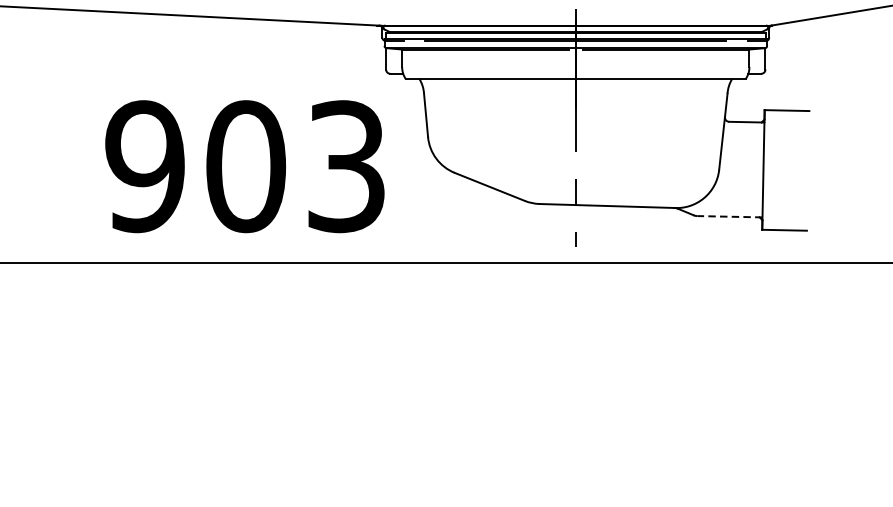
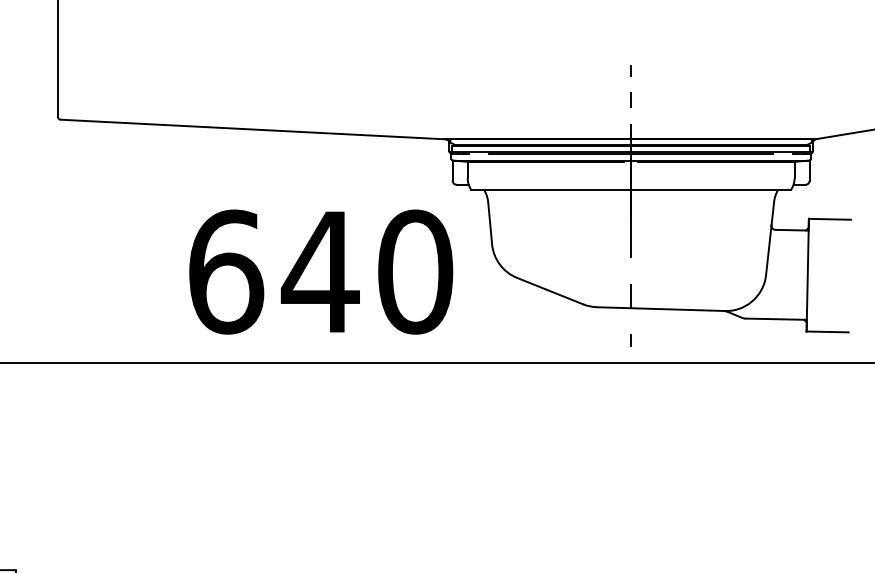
text: (245, 166) -> (320, 271), 903 -> 640
line: (730, 217) -> (776, 319), dashed -> solid

